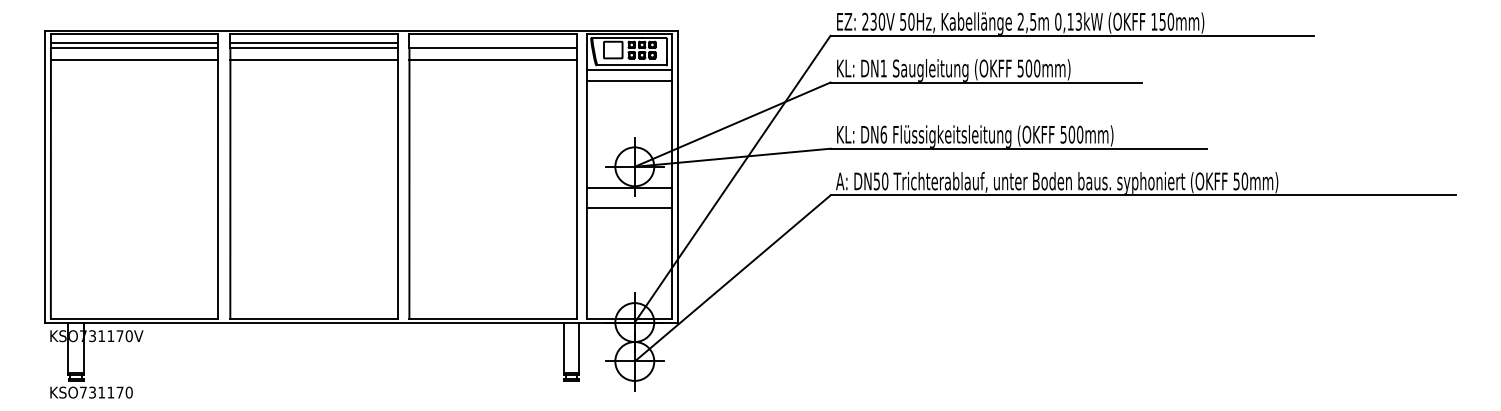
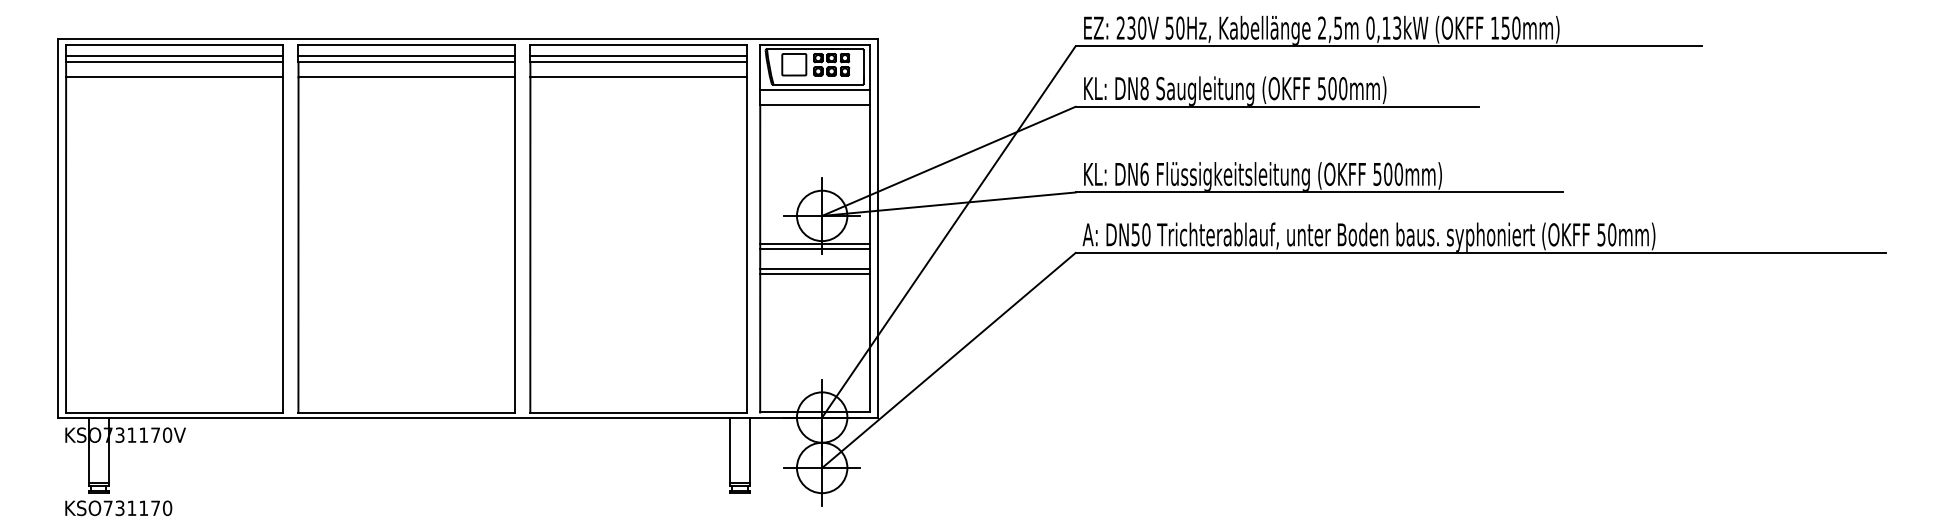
line: (492, 43) -> (637, 56), added
text: (883, 68) -> (1144, 88), DN1 -> DN8
line: (628, 192) -> (814, 249), added
line: (628, 211) -> (814, 273), added

